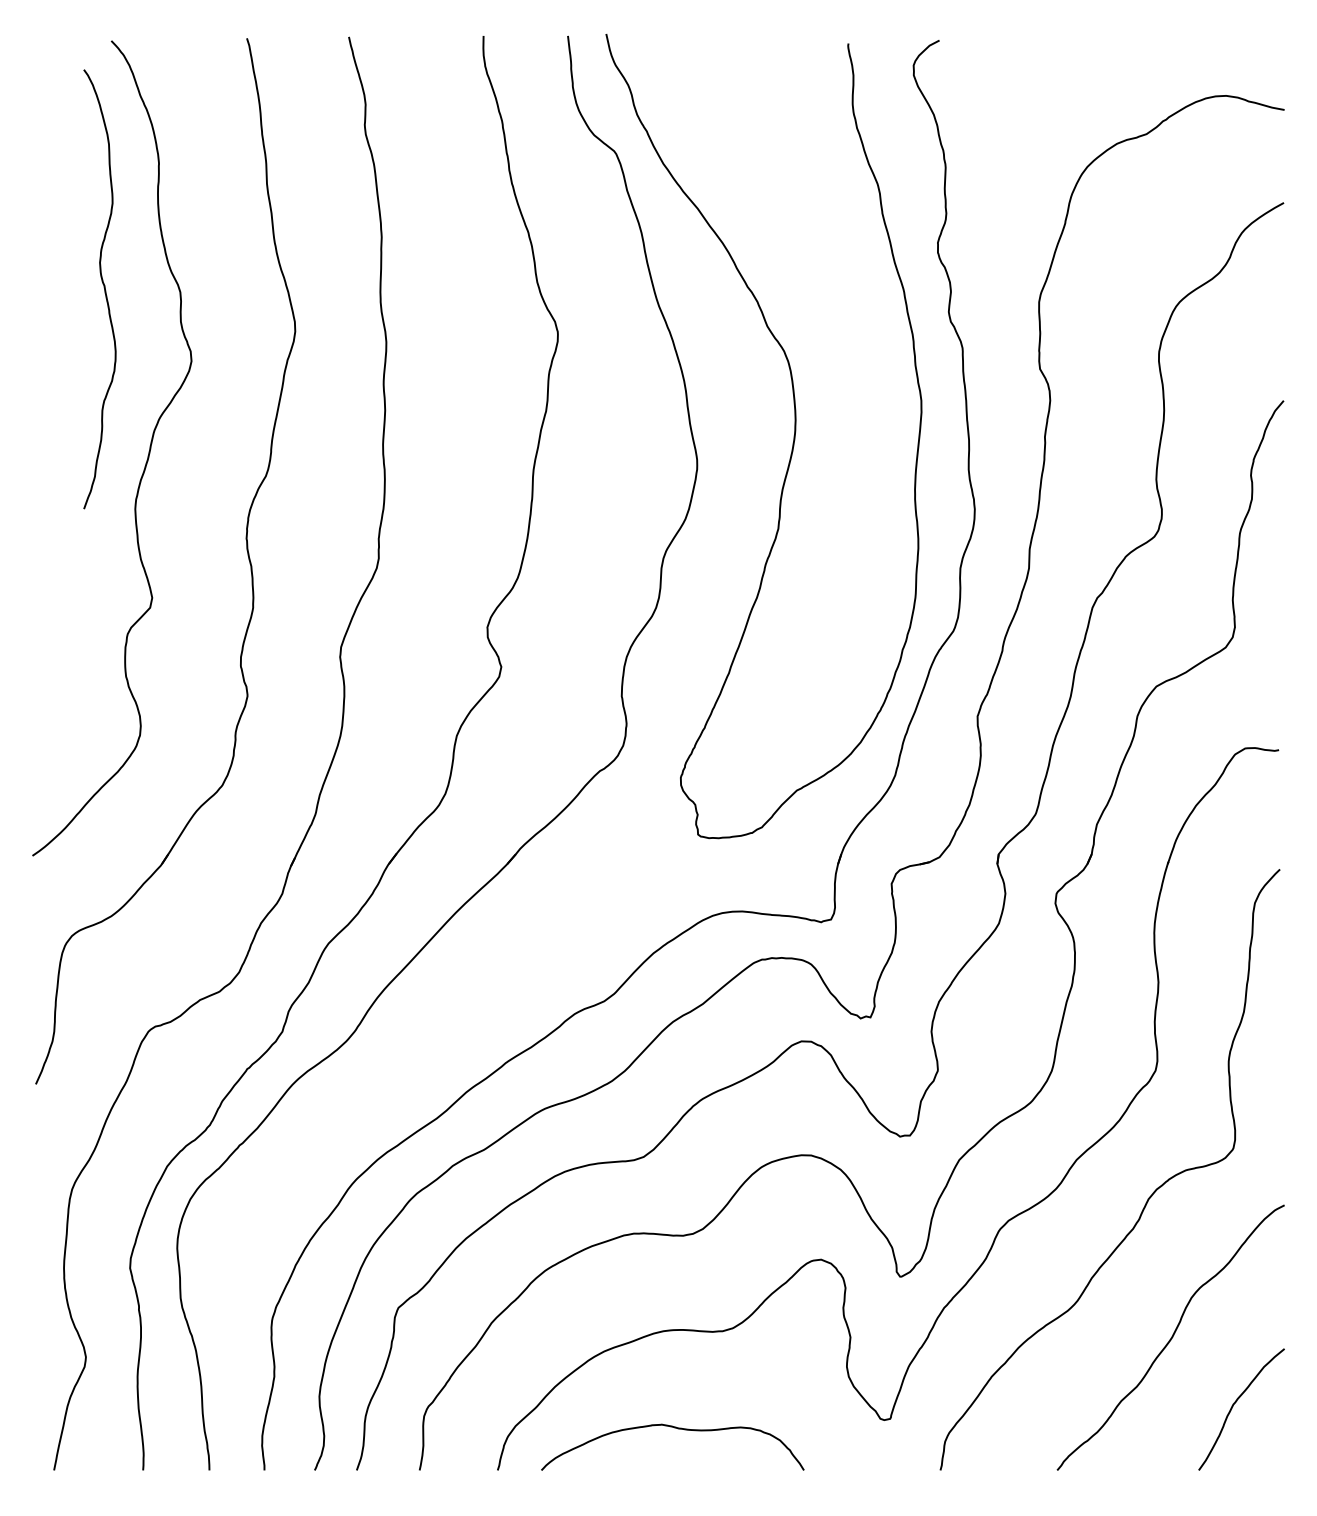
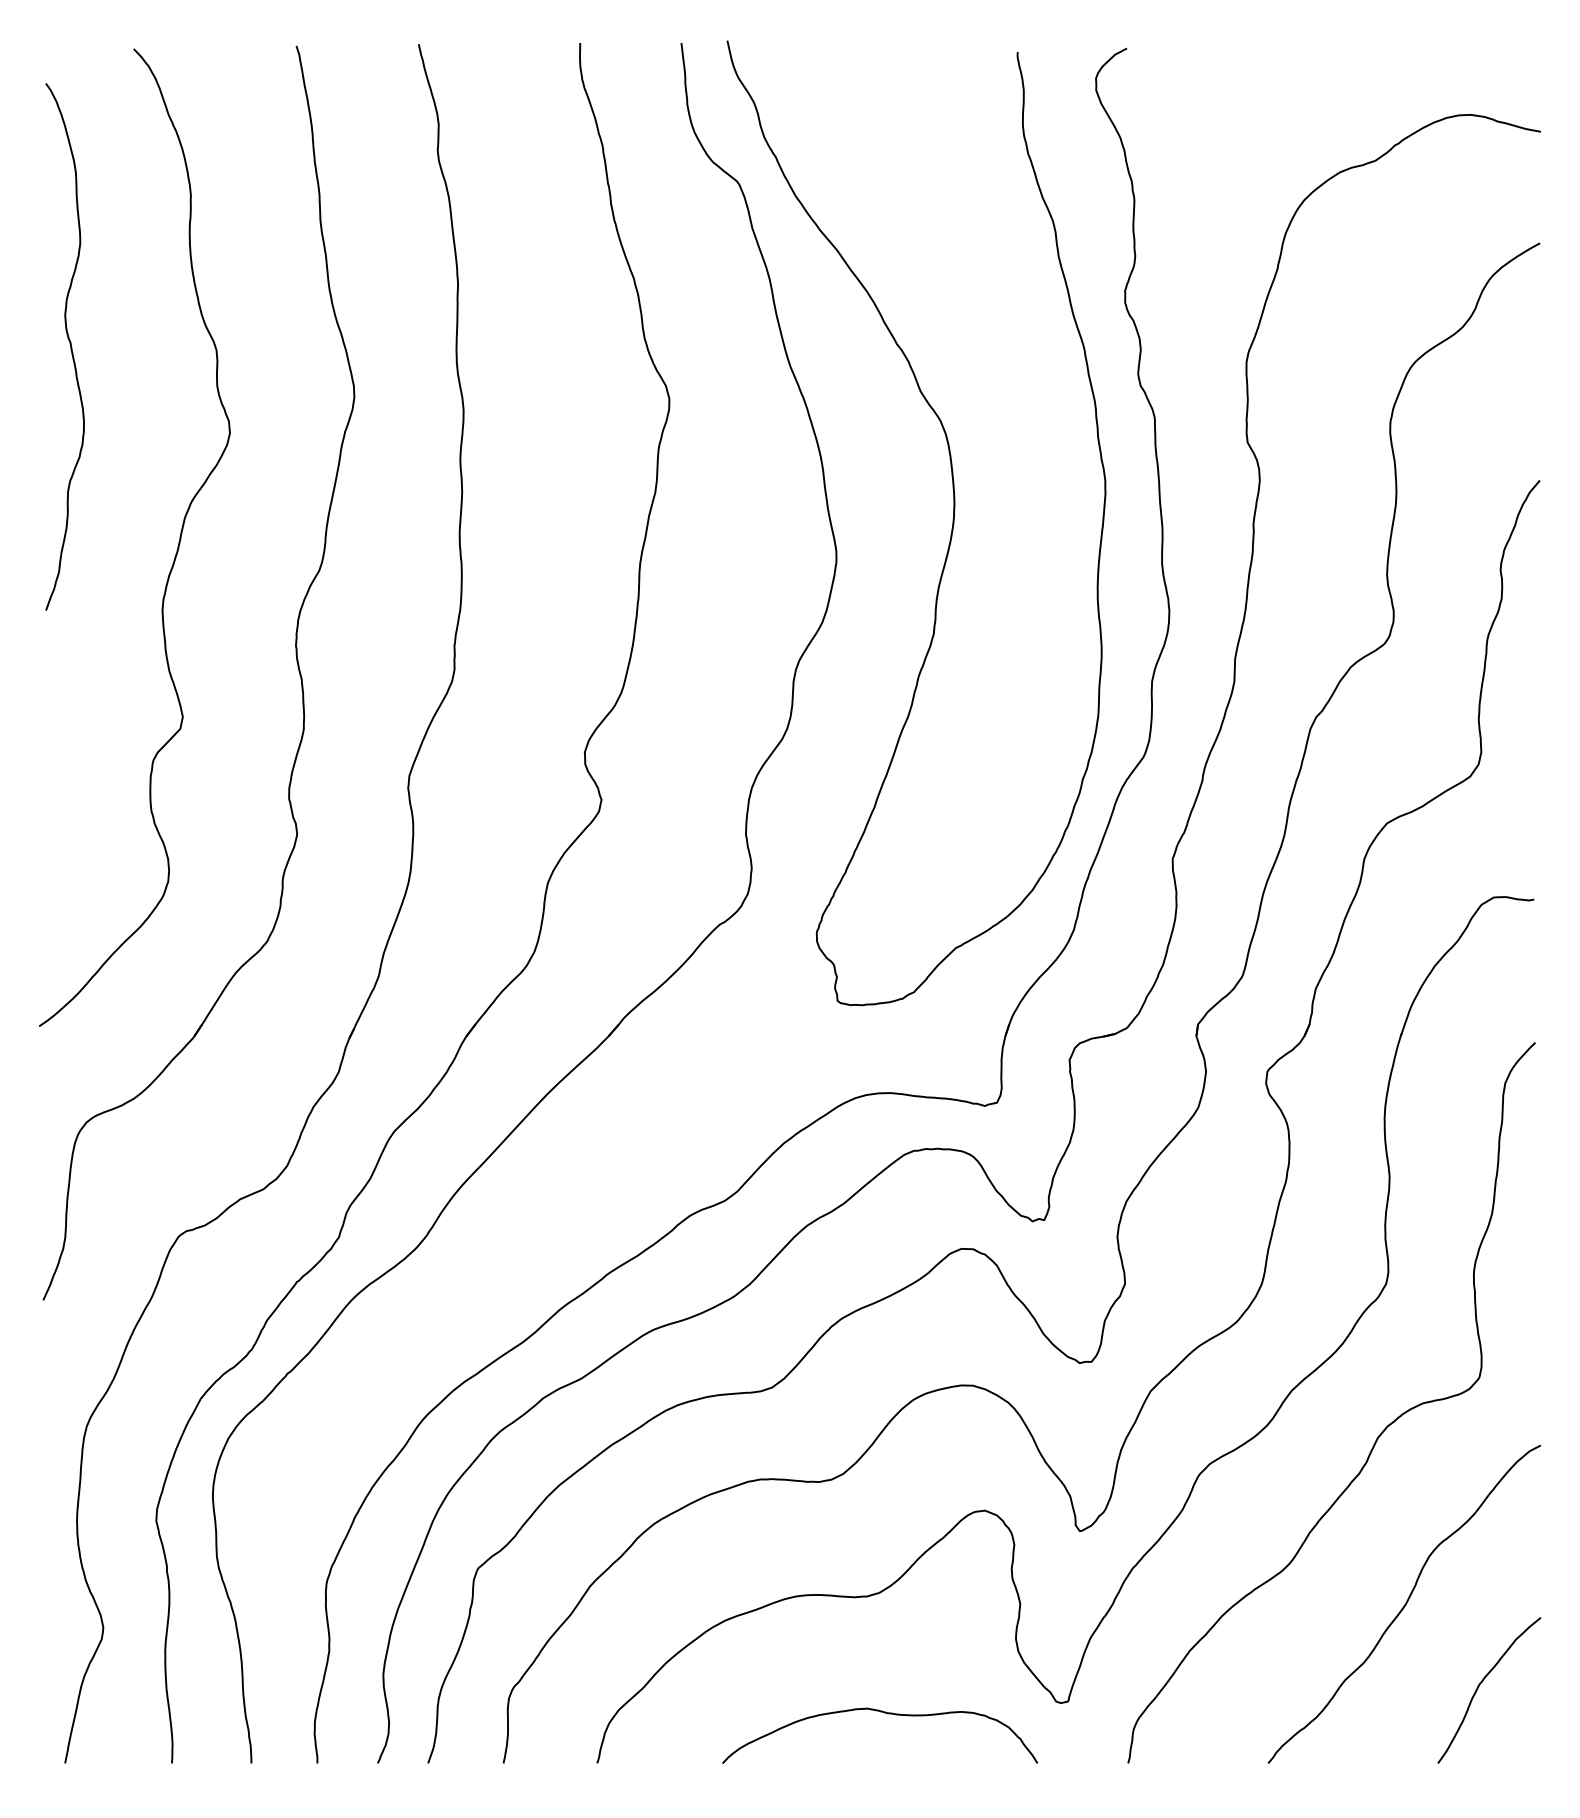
curve: (103, 287) -> (69, 344), moved
curve: (678, 1429) -> (887, 1714), moved

